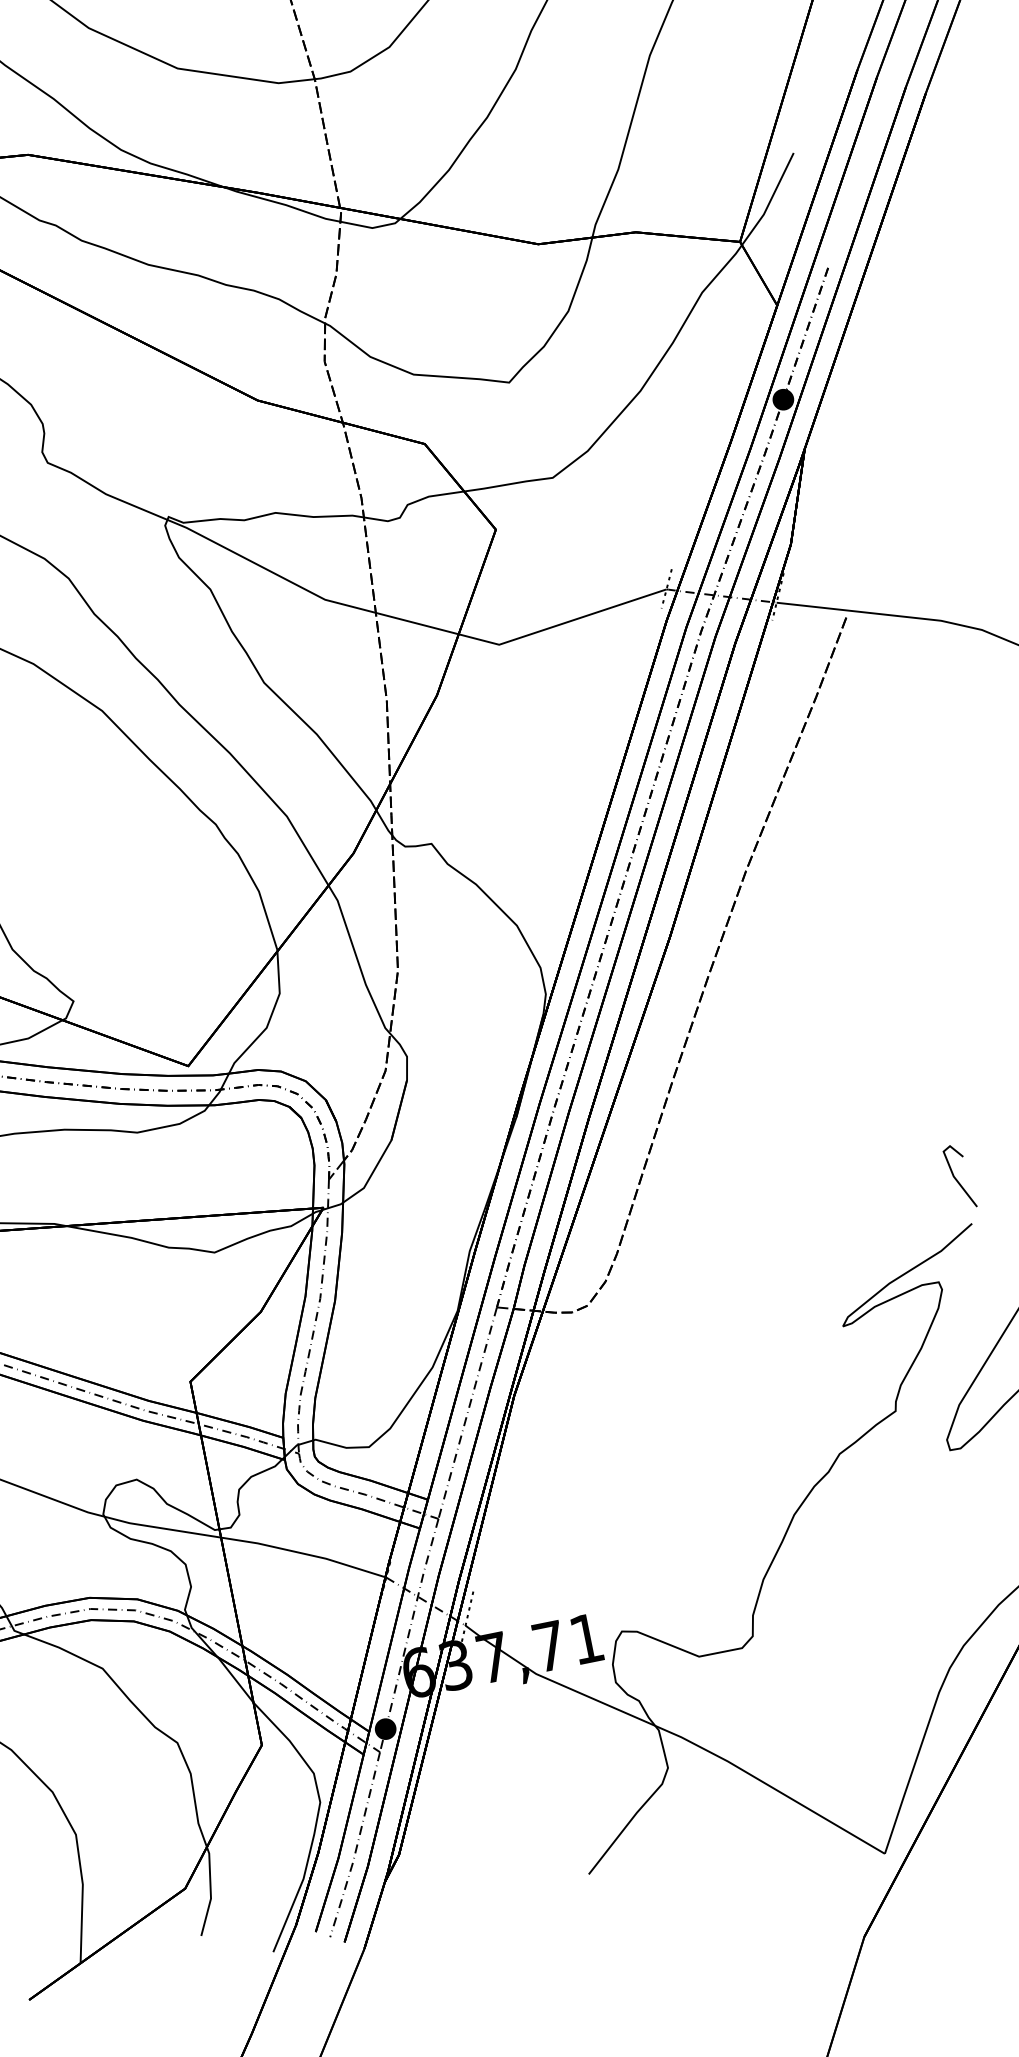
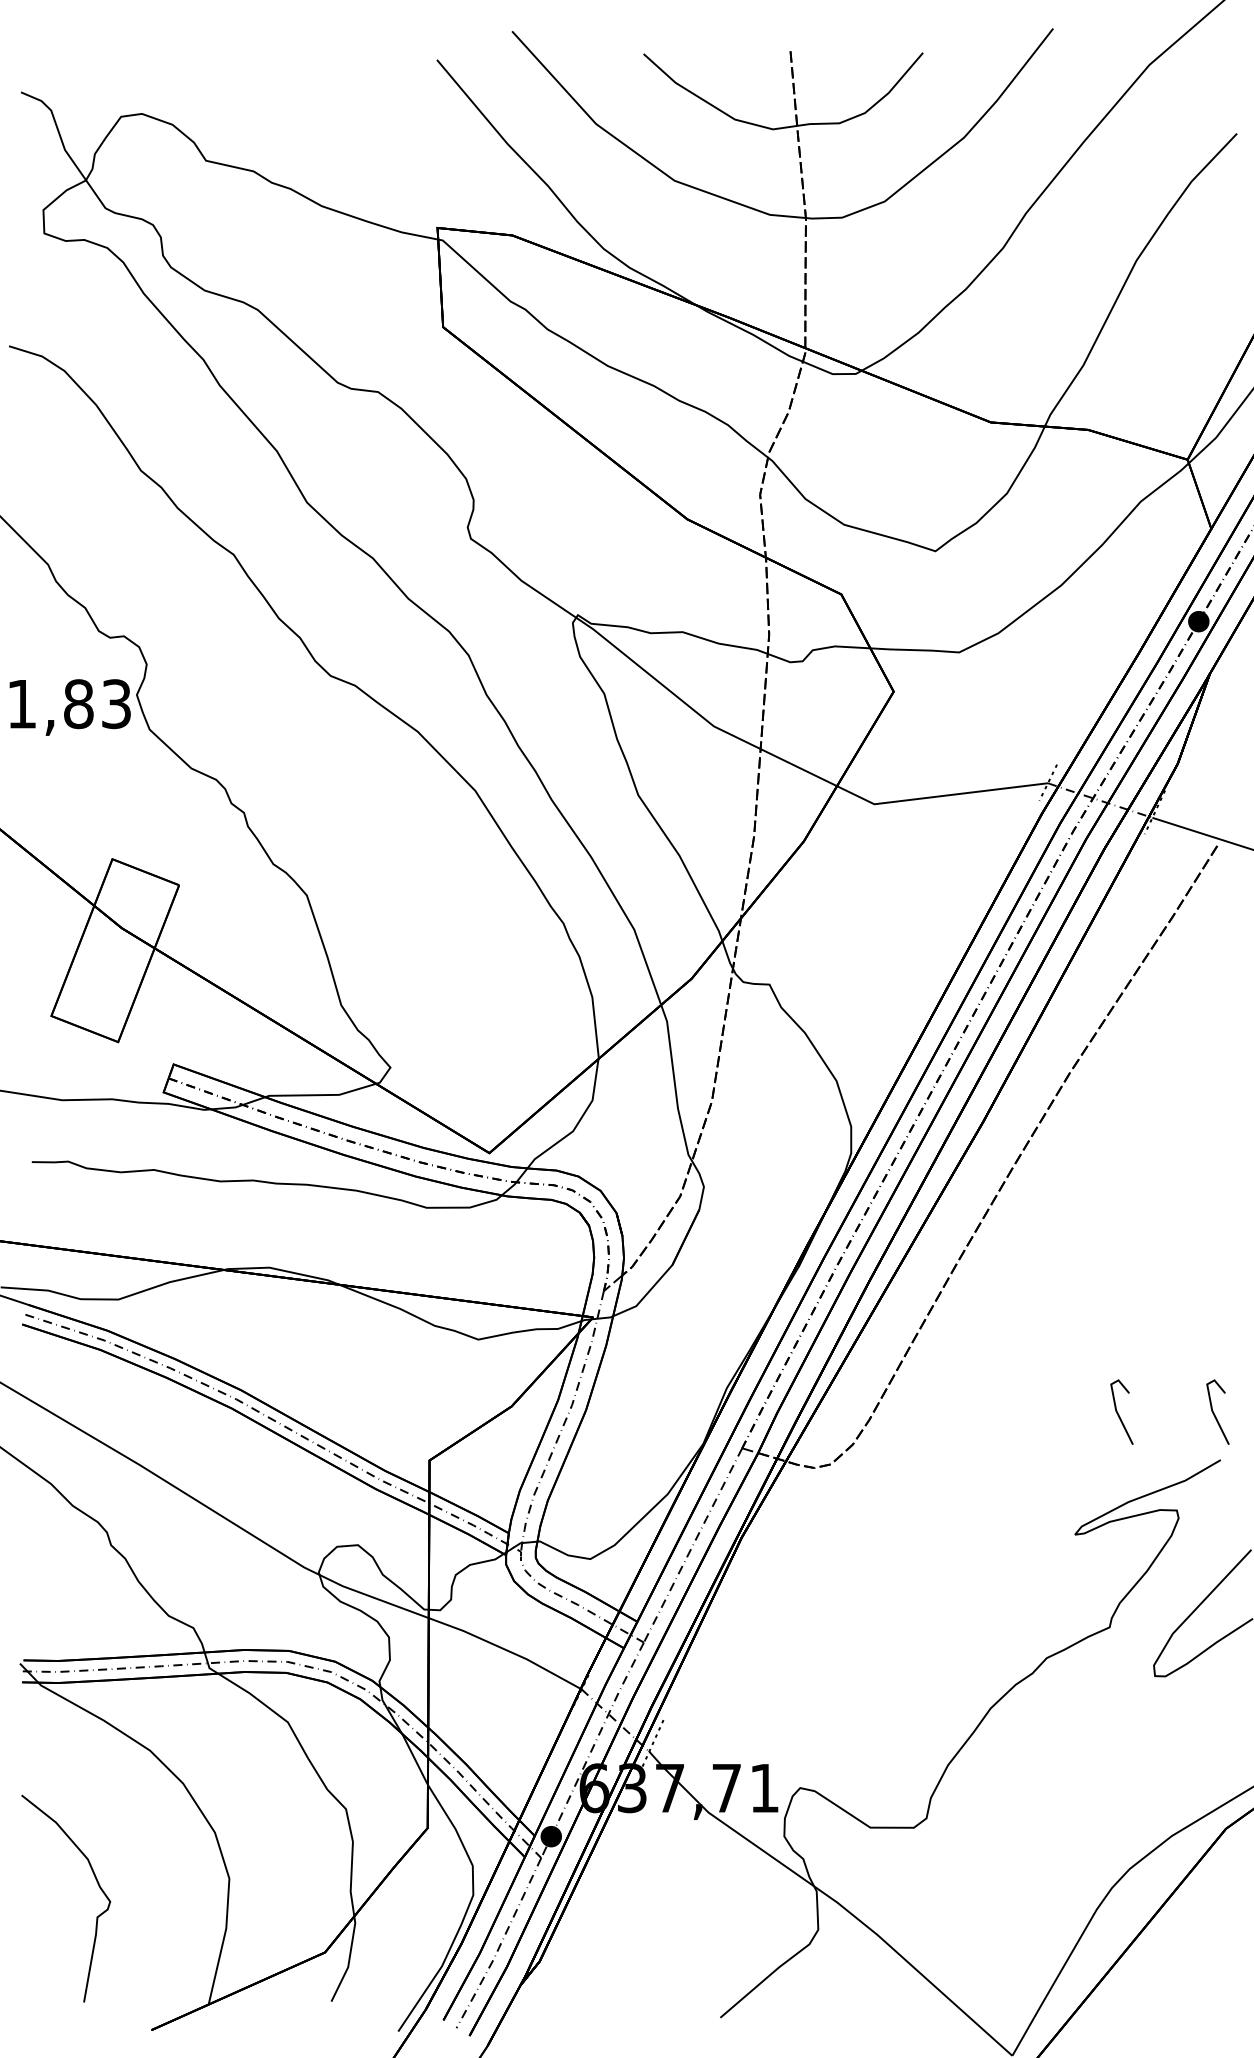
line: (861, 1197) -> (1118, 1412), added

